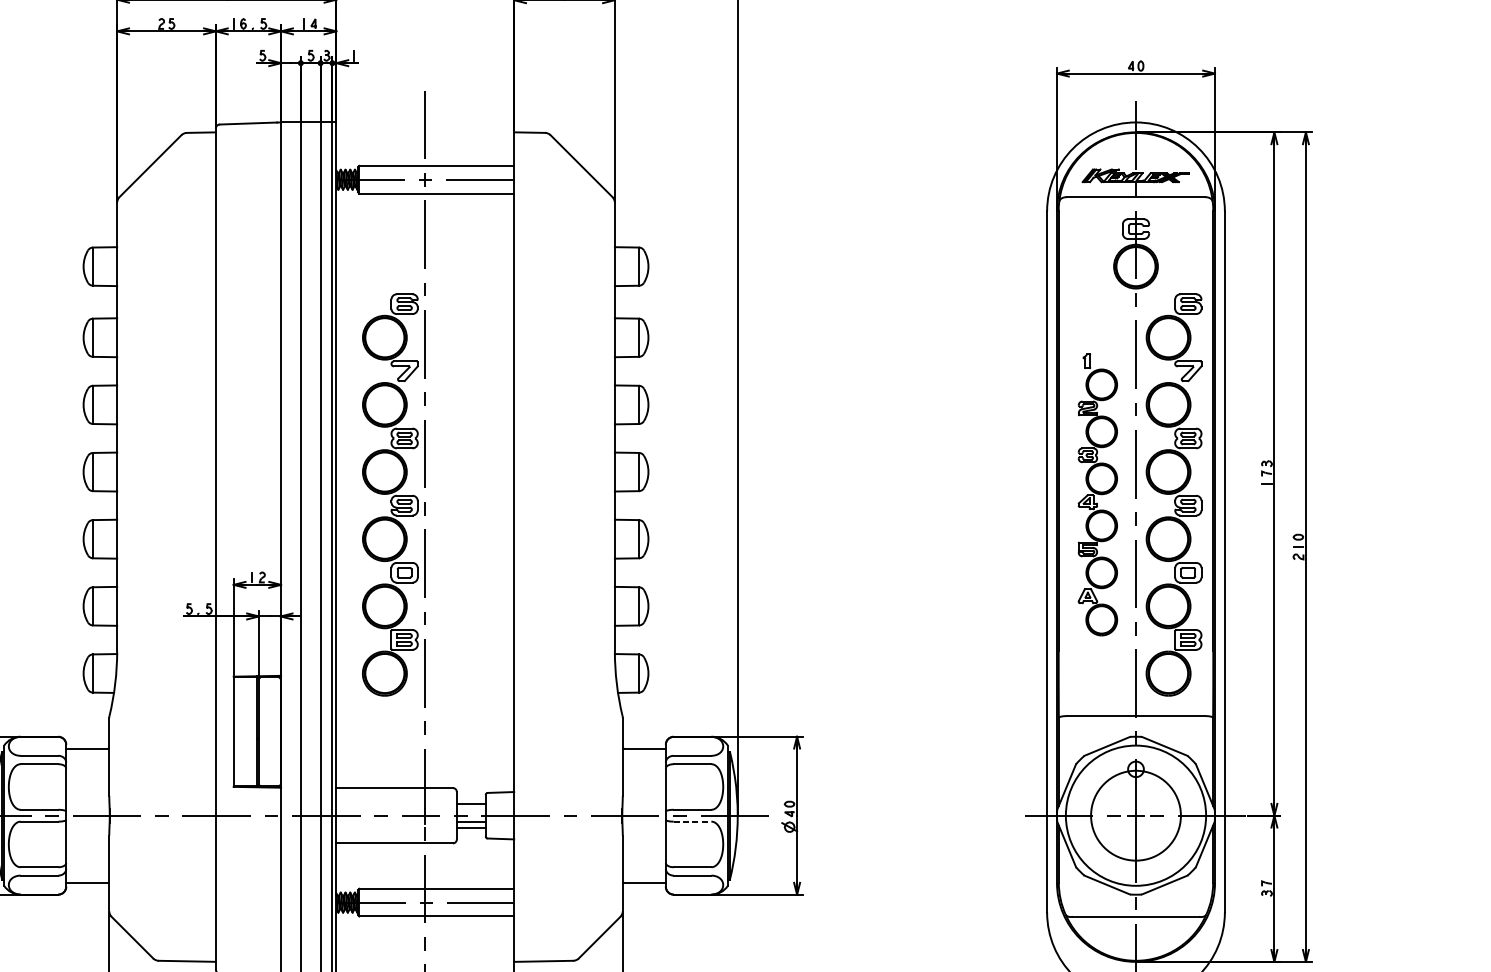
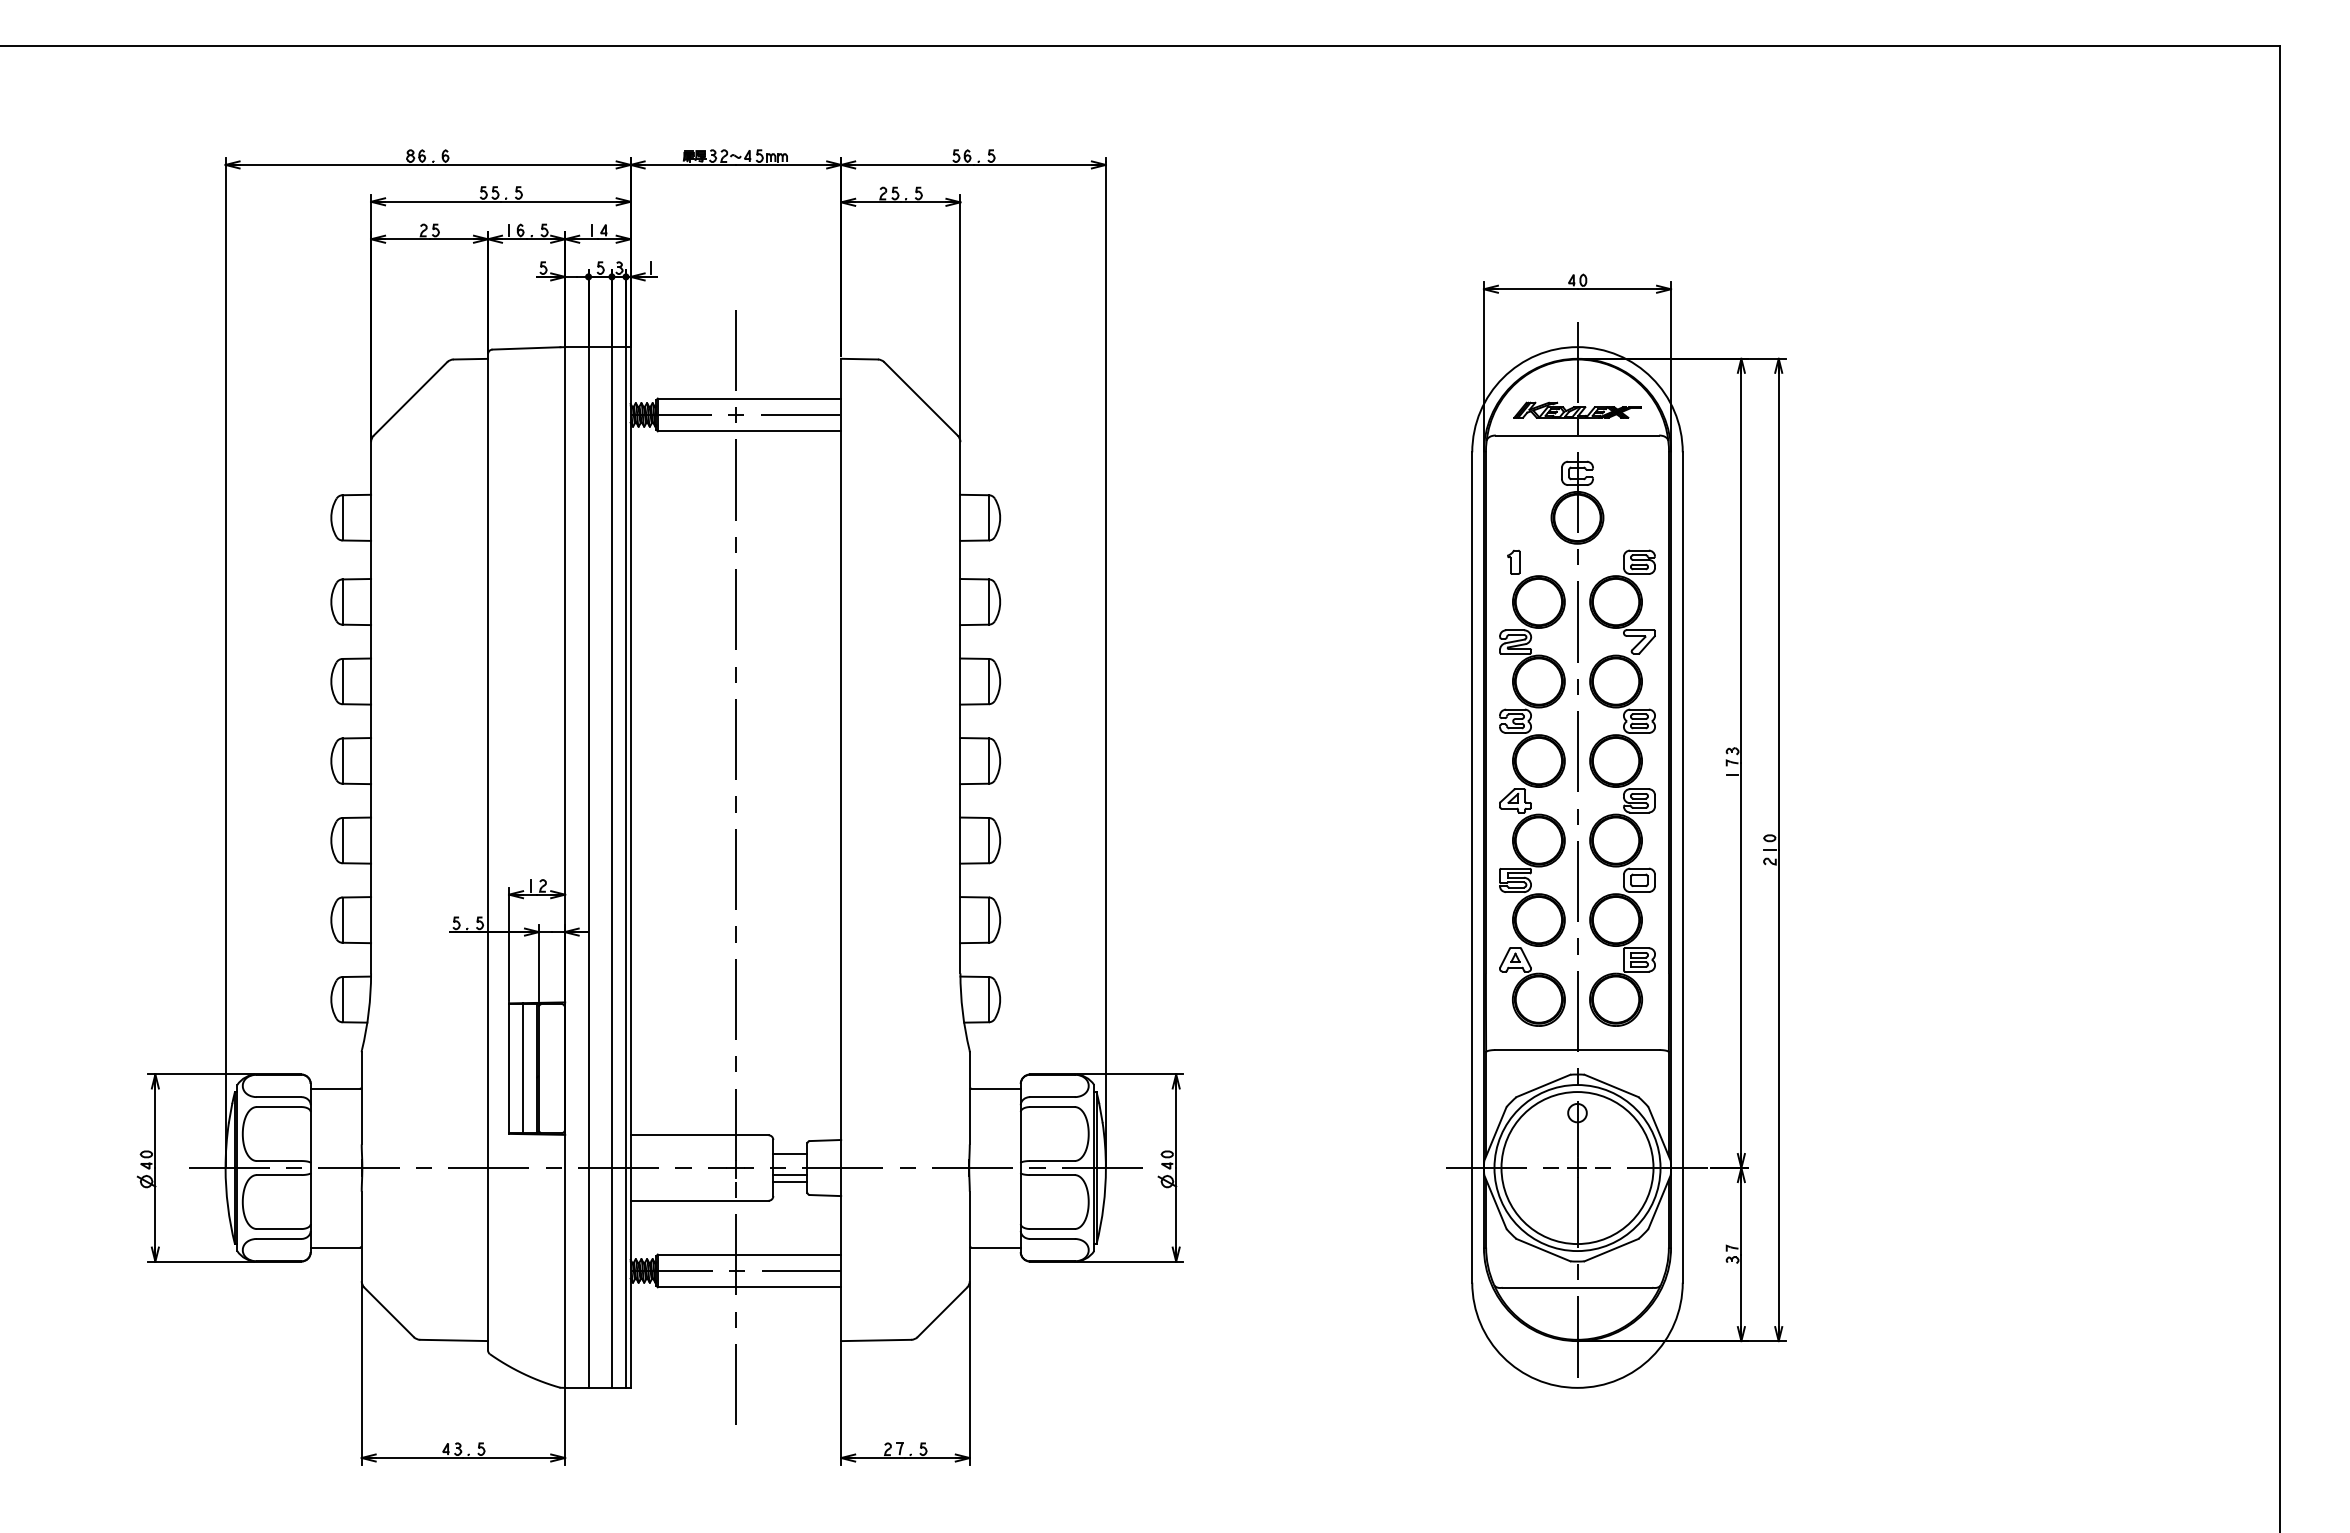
part: (390, 494) -> (694, 787), removed
part: (1097, 494) -> (1532, 787), size x1.43
line: (245, 730) -> (523, 1067), added
circle: (1135, 816) -> (1577, 1168), size x1.43
line: (692, 822) -> (1052, 1175), dashed -> solid

